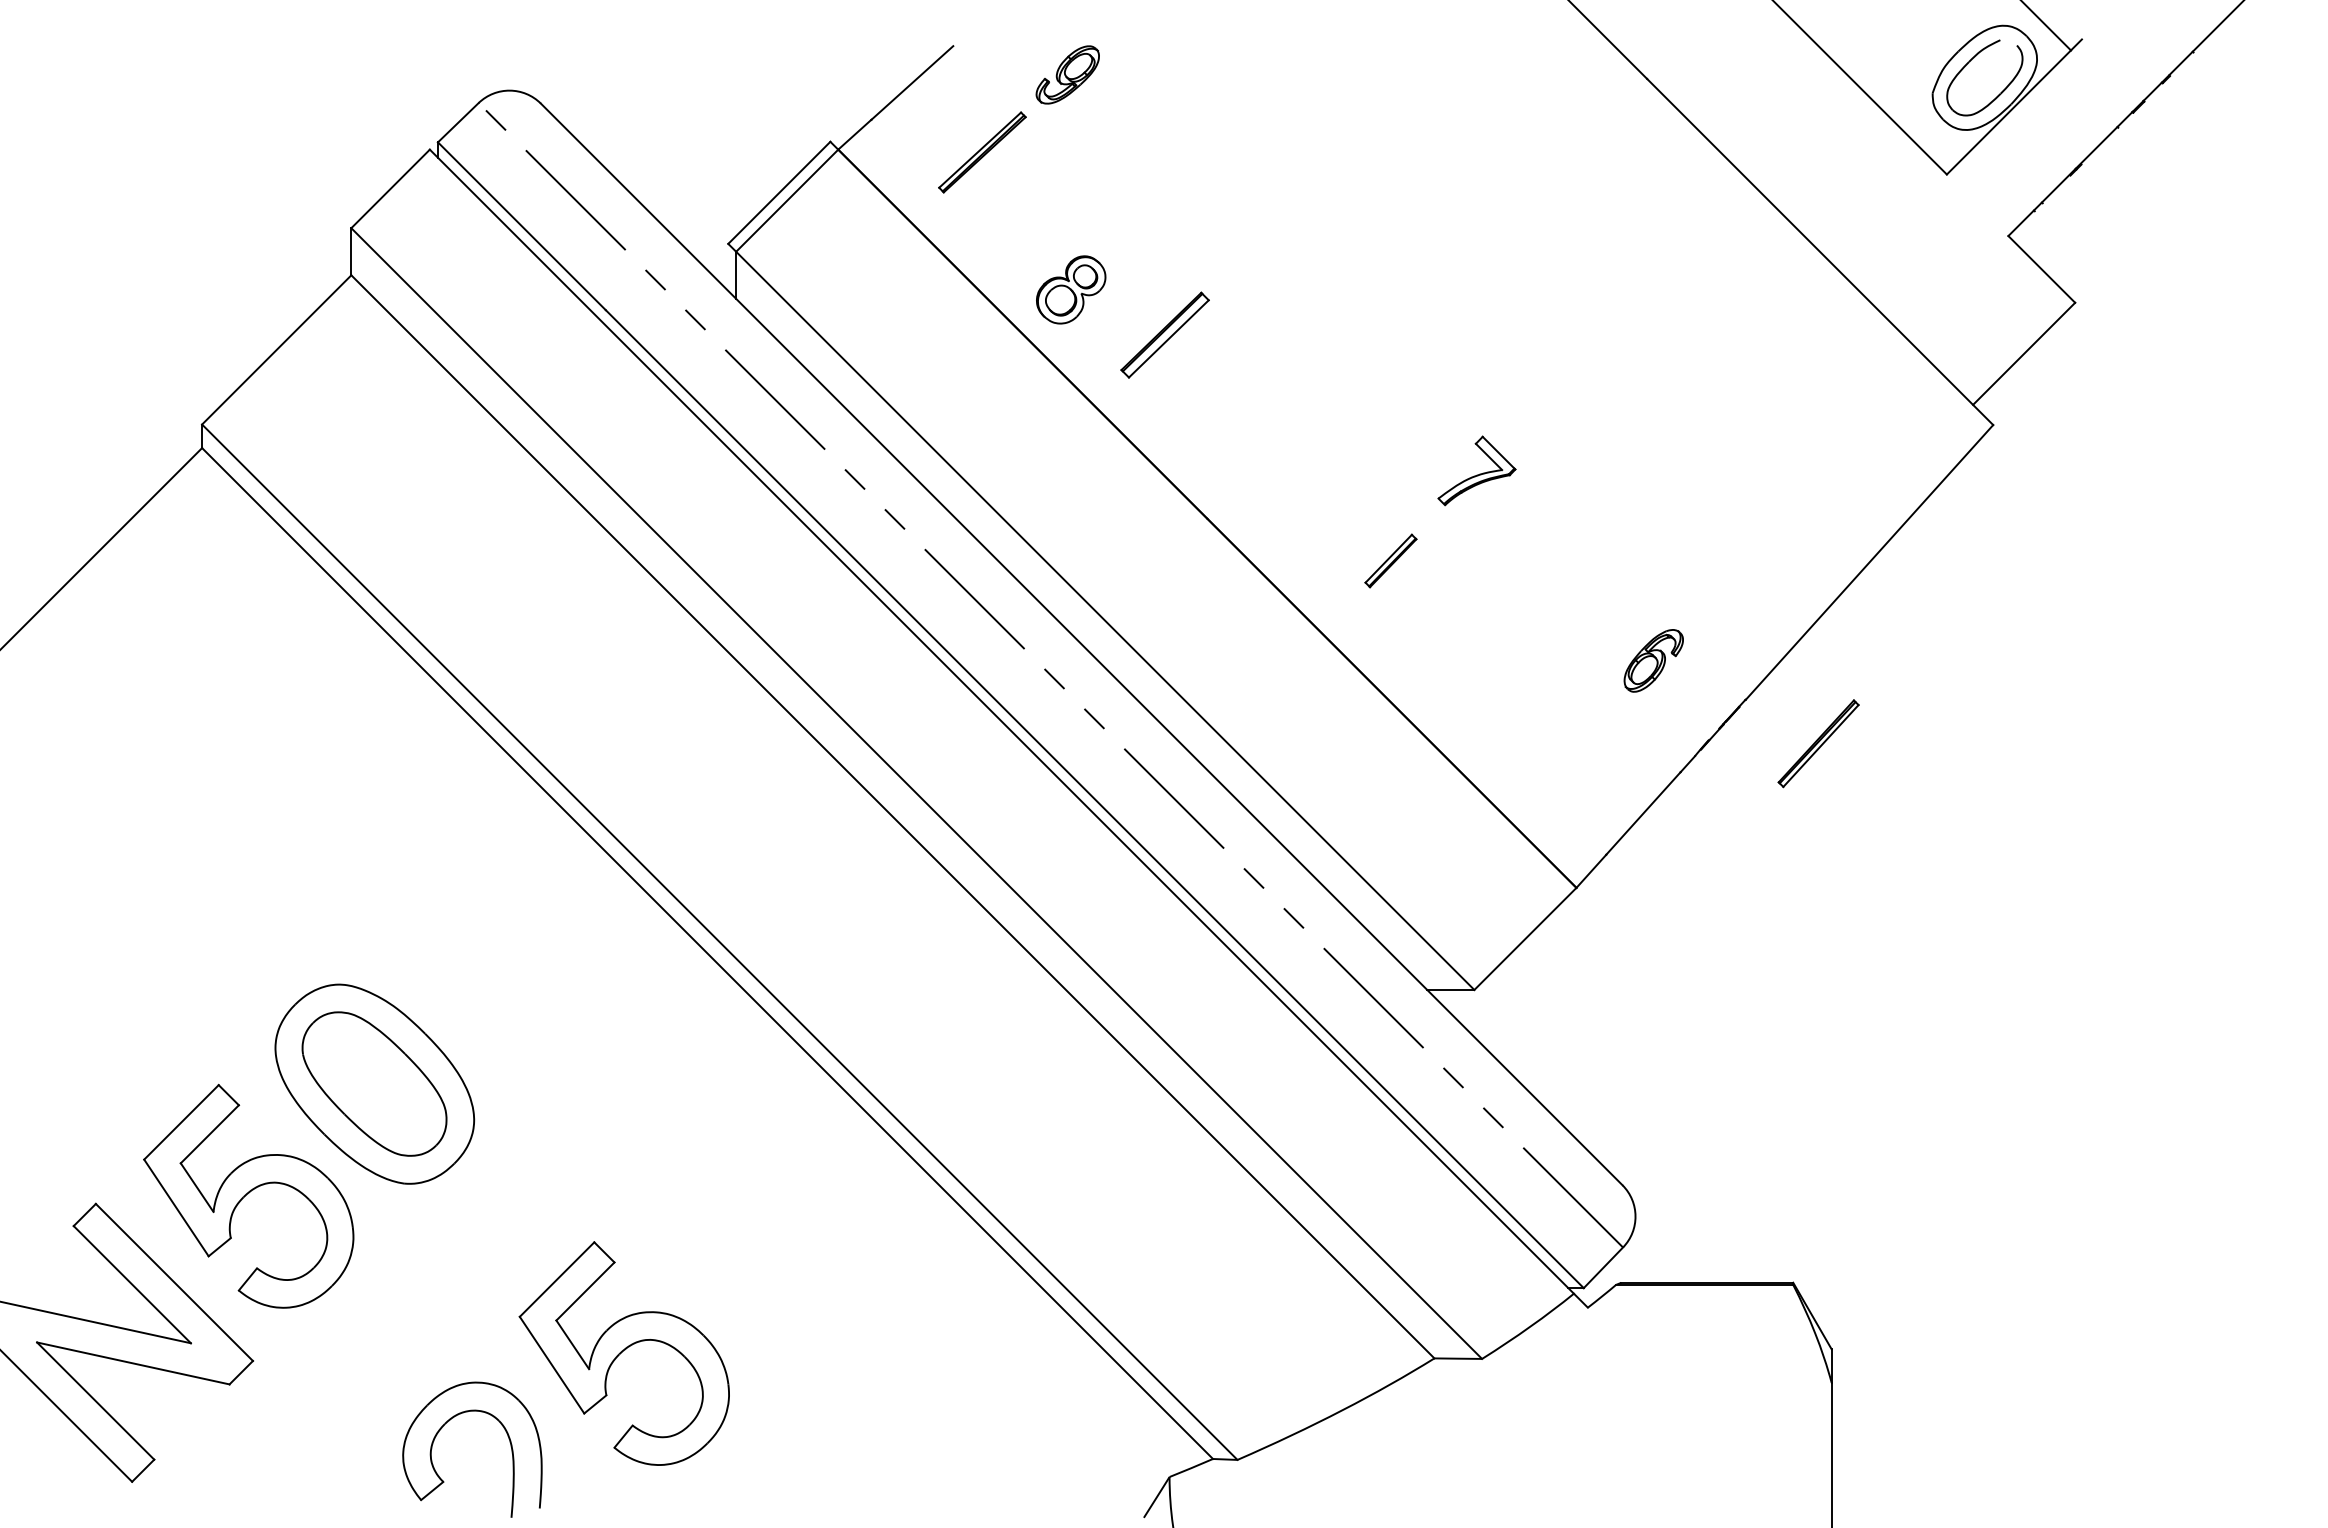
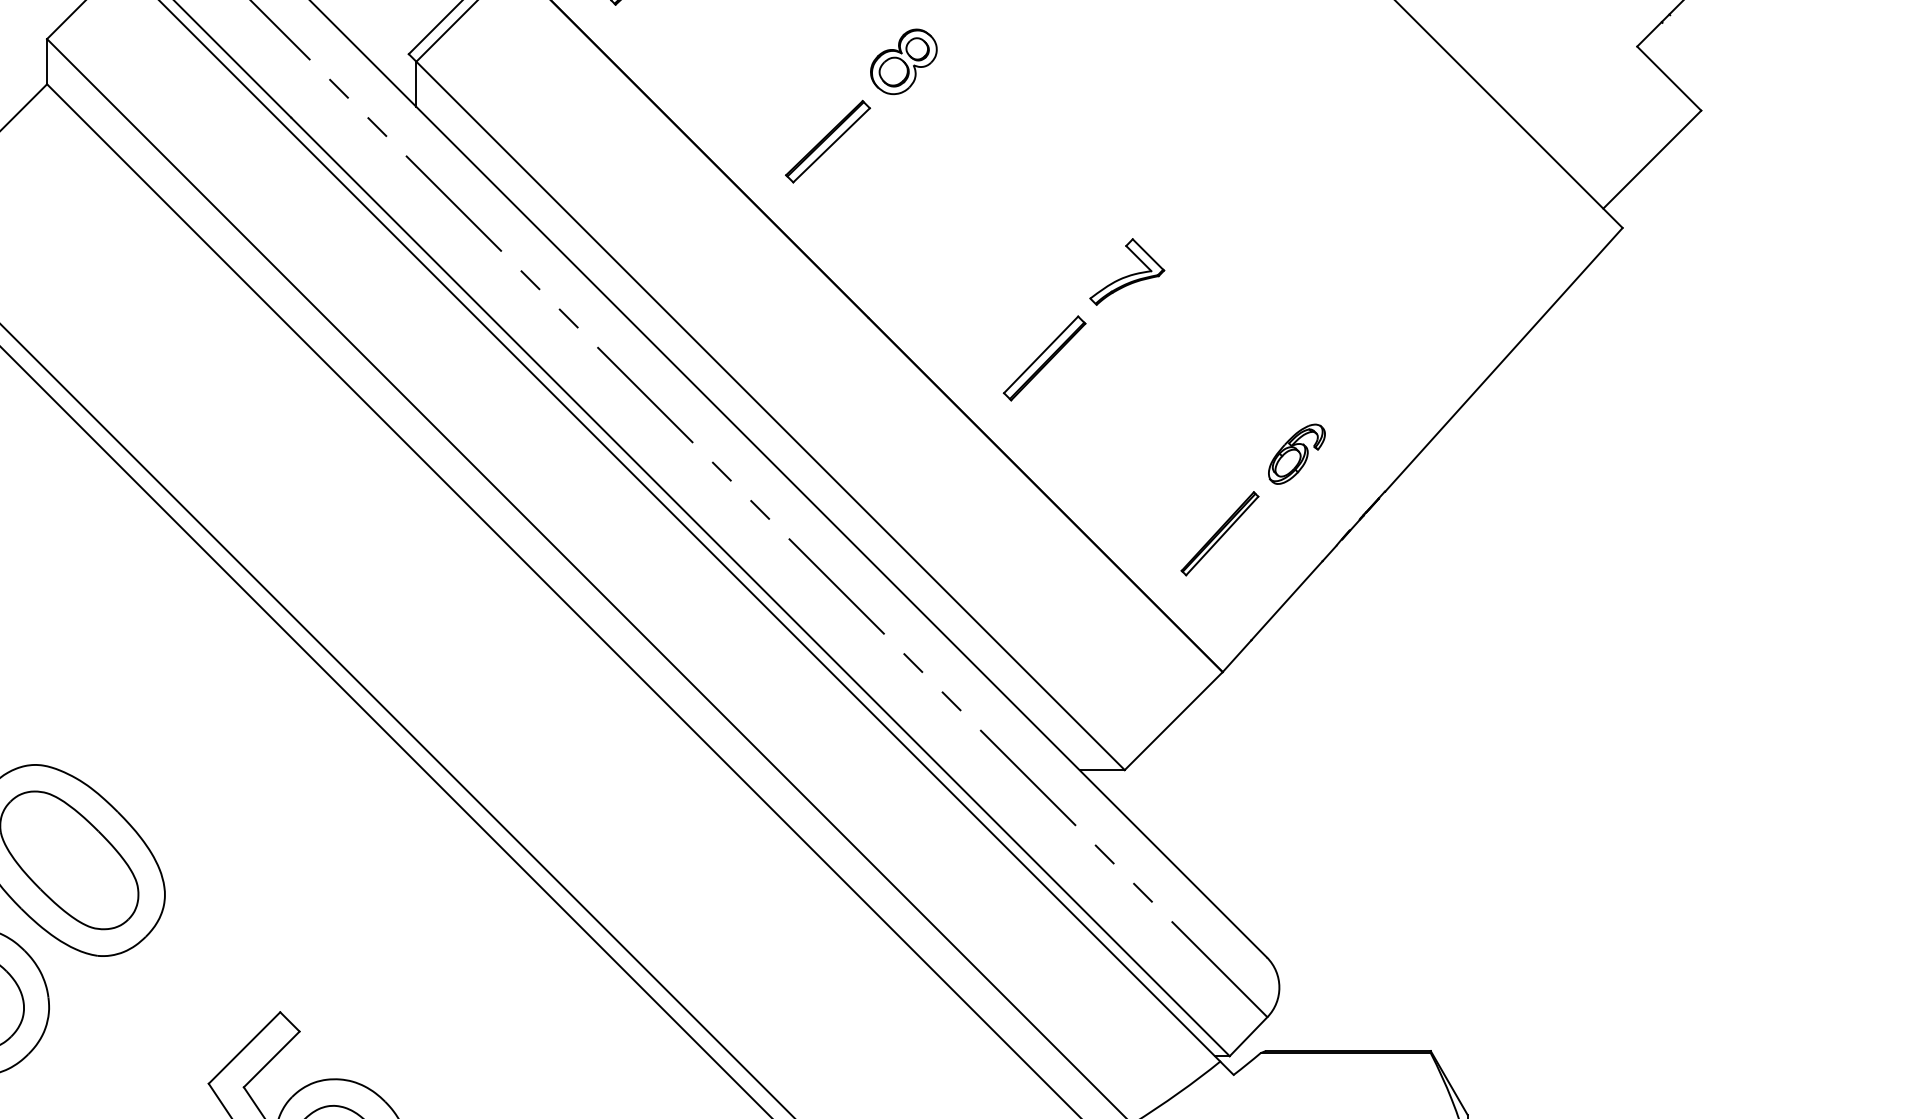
part: (1071, 289) -> (904, 61), moved
part: (1390, 560) -> (1044, 357), size x1.67
part: (1818, 743) -> (1219, 533), moved

